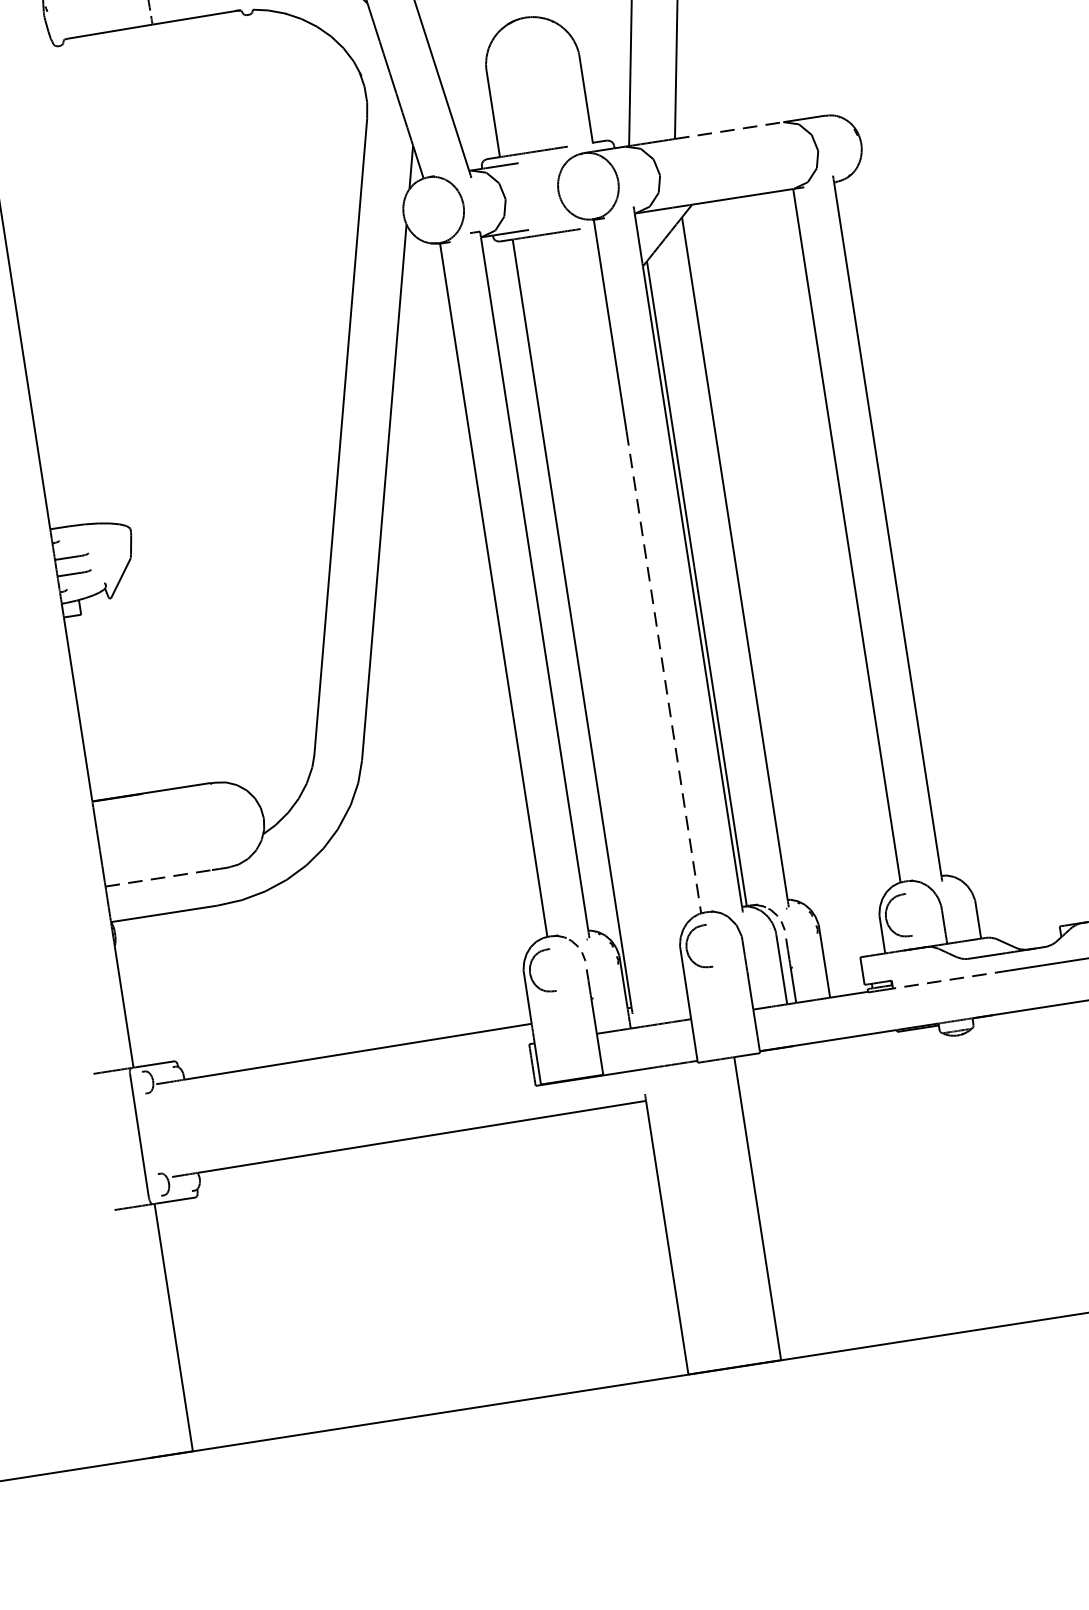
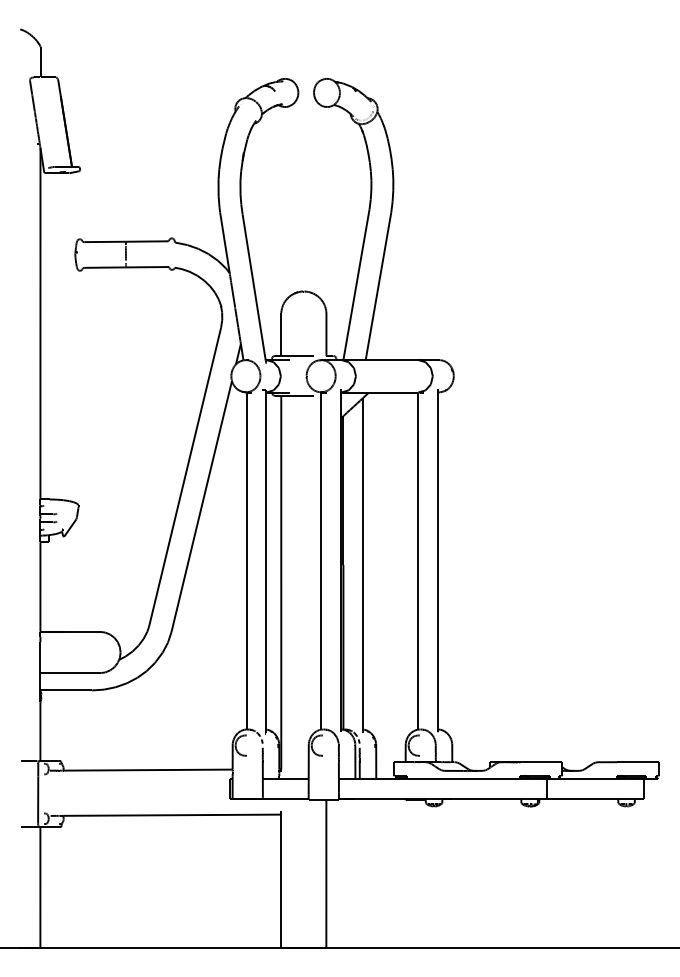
line: (730, 131) -> (392, 360), dashed -> solid
line: (664, 672) -> (321, 612), dashed -> solid
line: (159, 879) -> (66, 673), dashed -> solid
line: (950, 979) -> (434, 779), dashed -> solid

